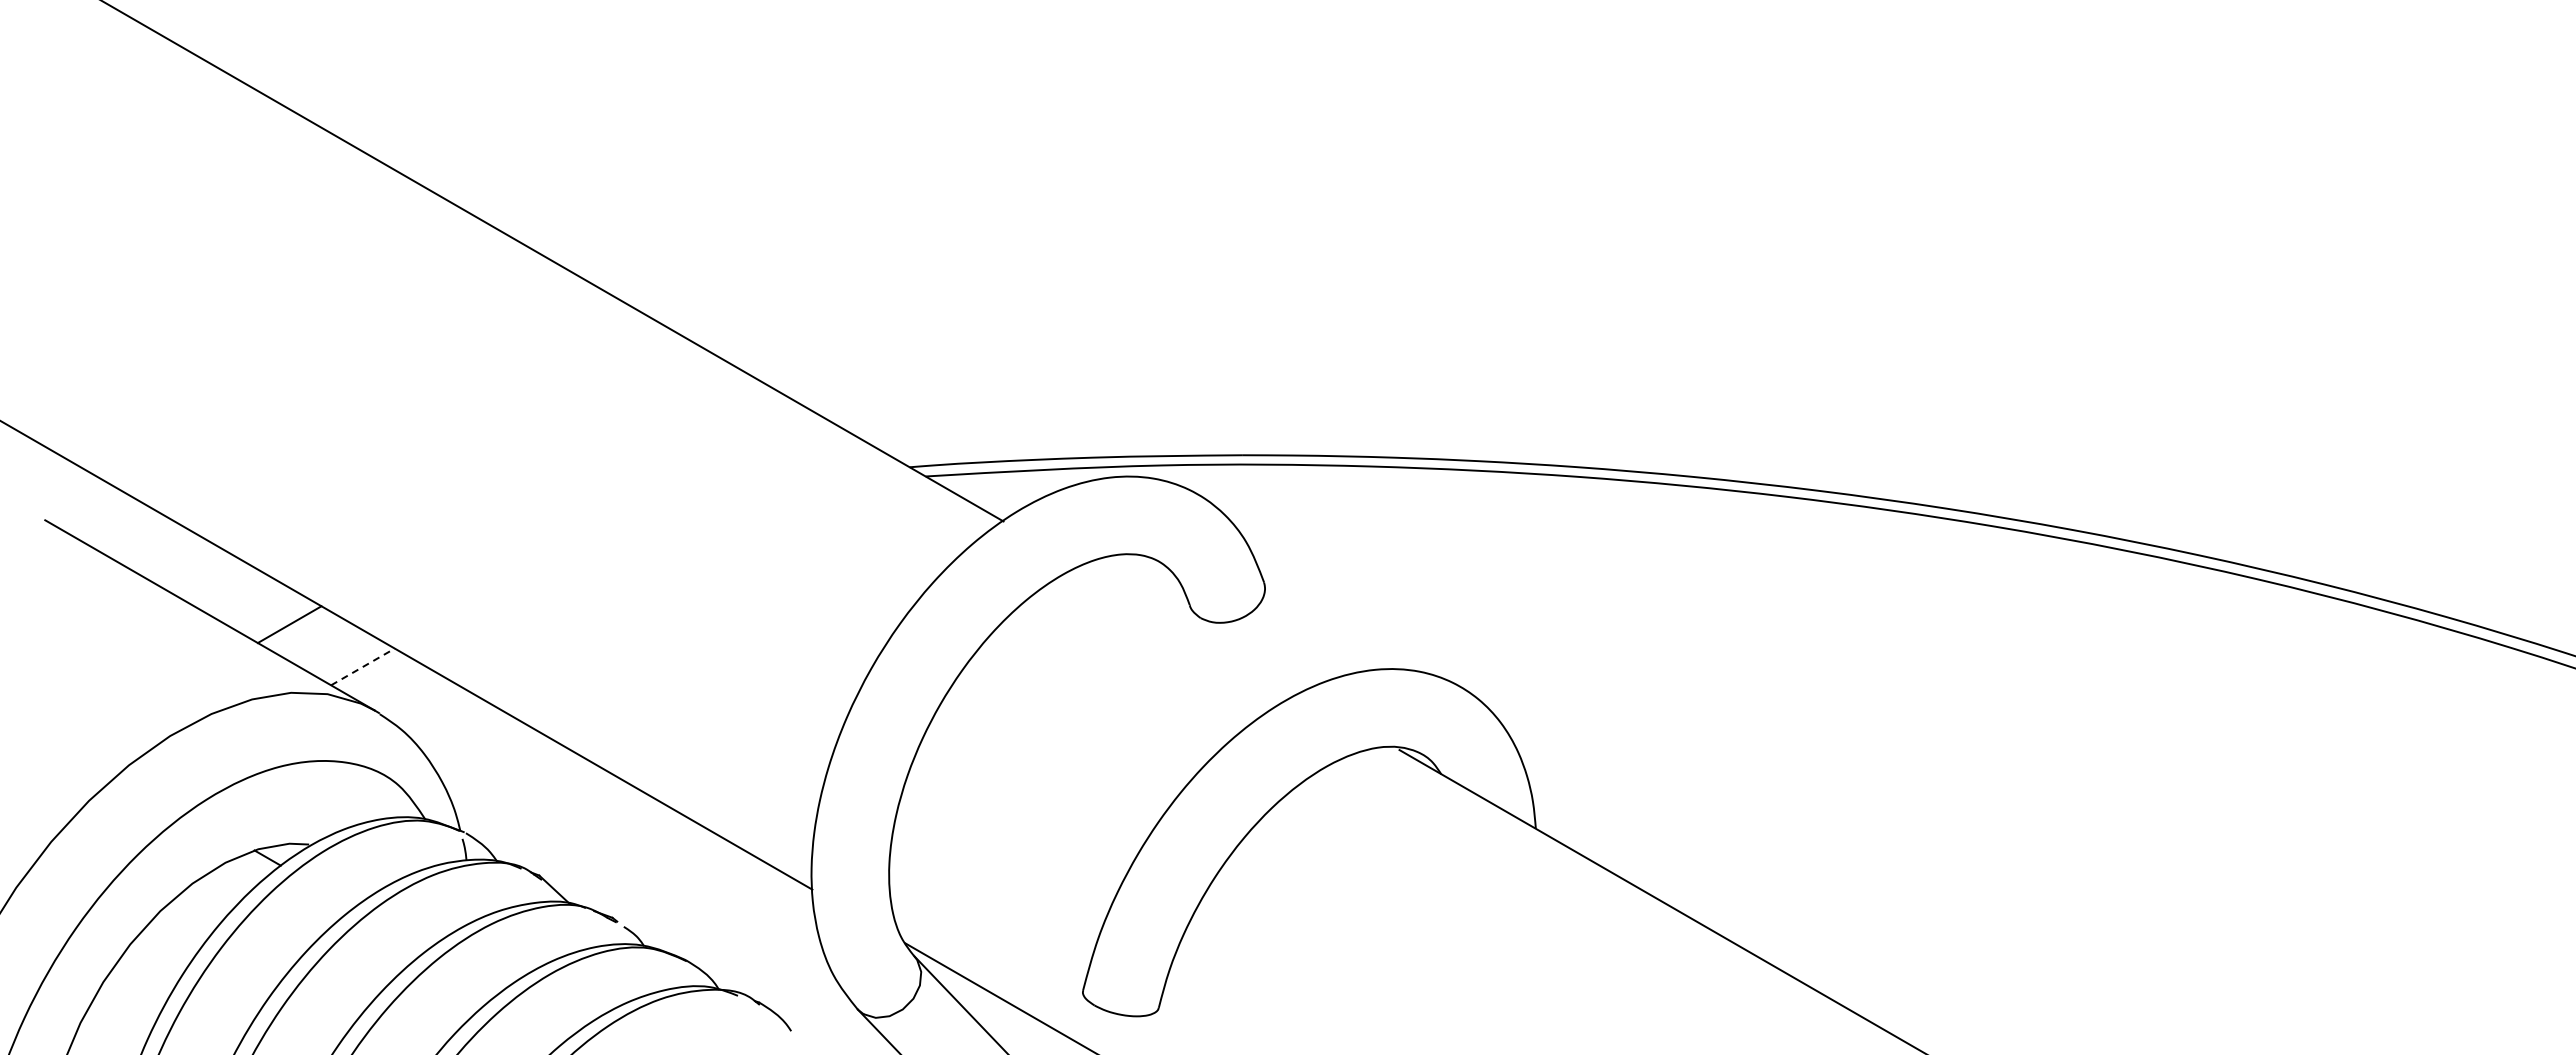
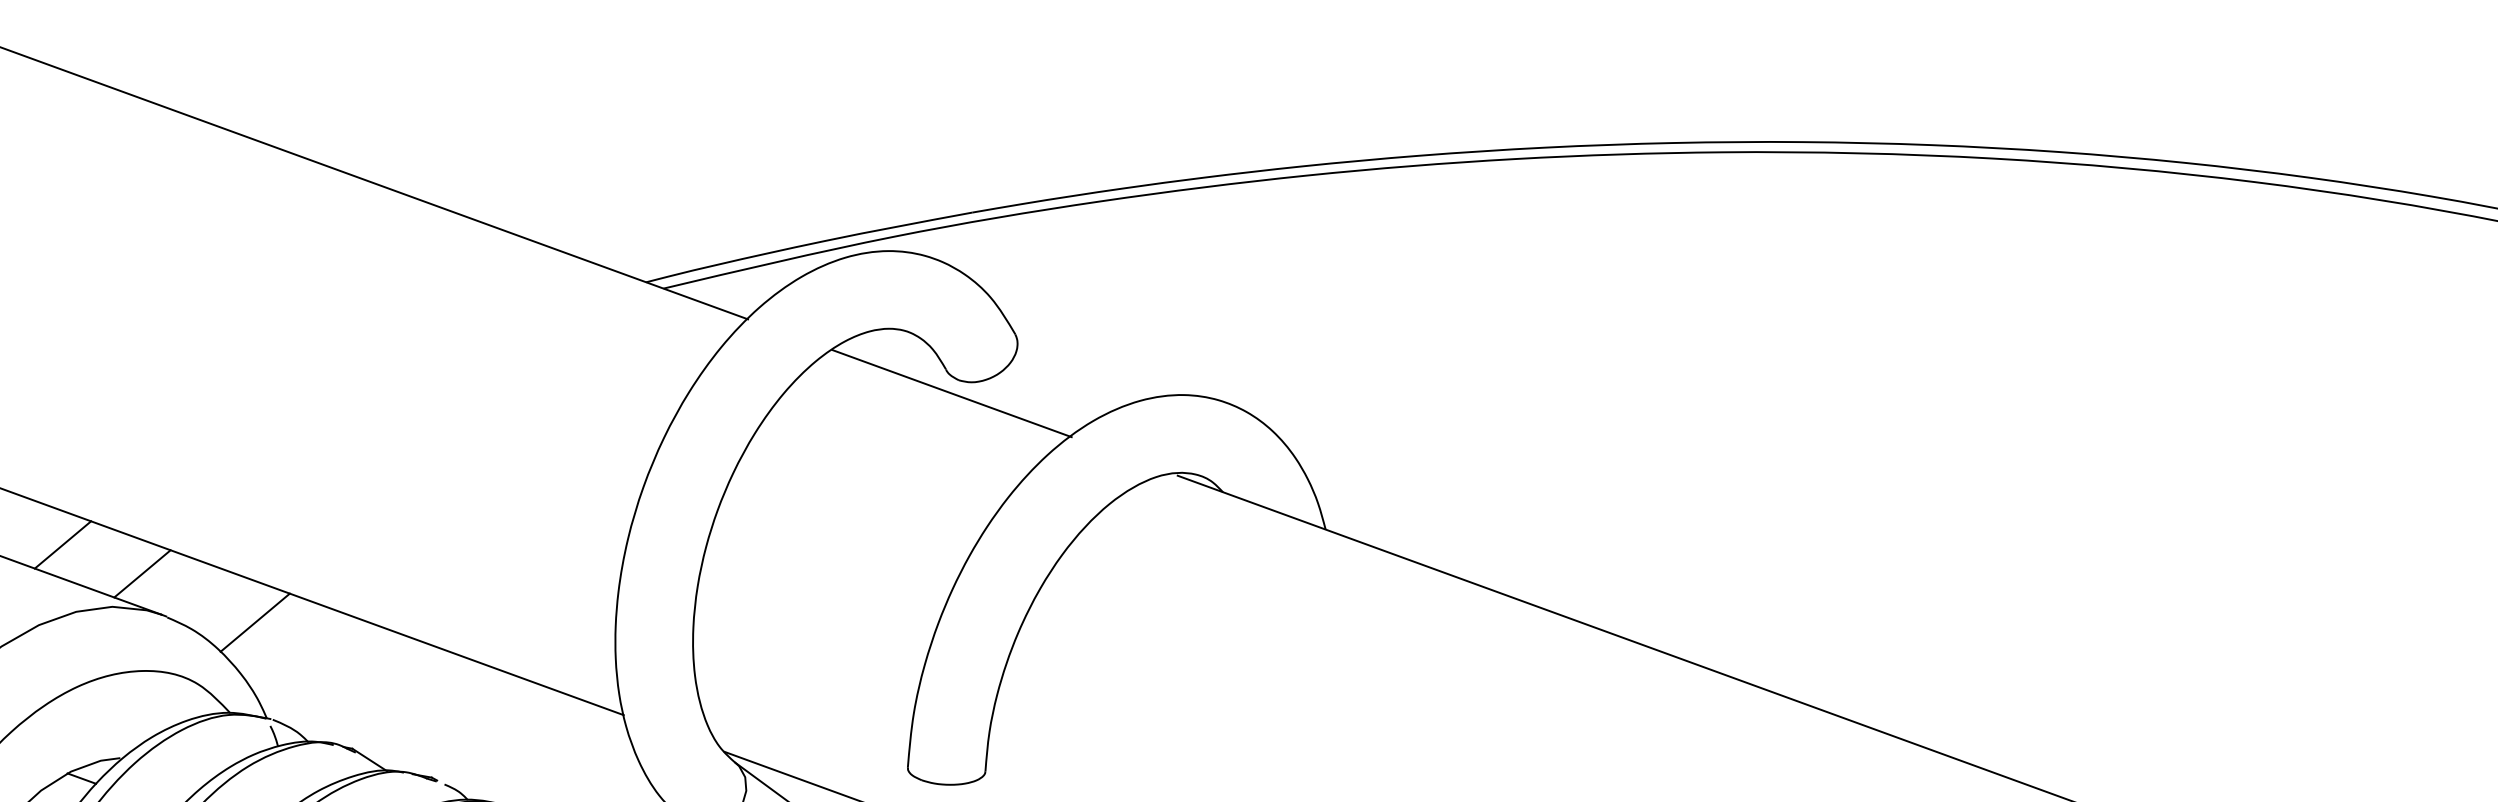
line: (1191, 629) -> (951, 393), added
line: (362, 666) -> (141, 573), dashed -> solid
line: (465, 734) -> (255, 622), added

